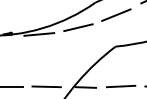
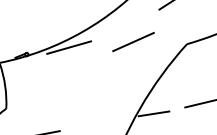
line: (78, 27) -> (133, 41), moved
line: (46, 86) -> (94, 123), removed

